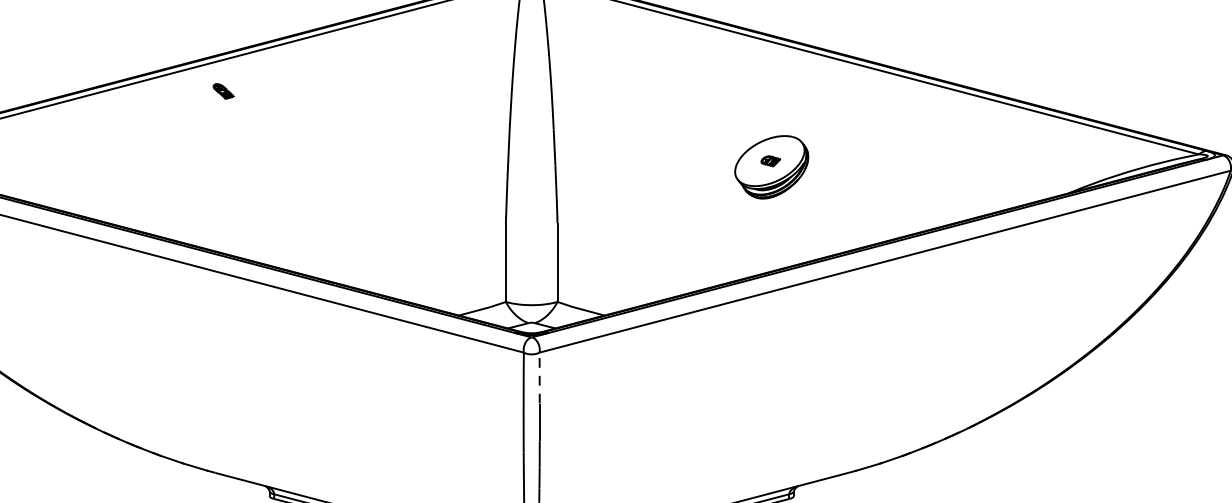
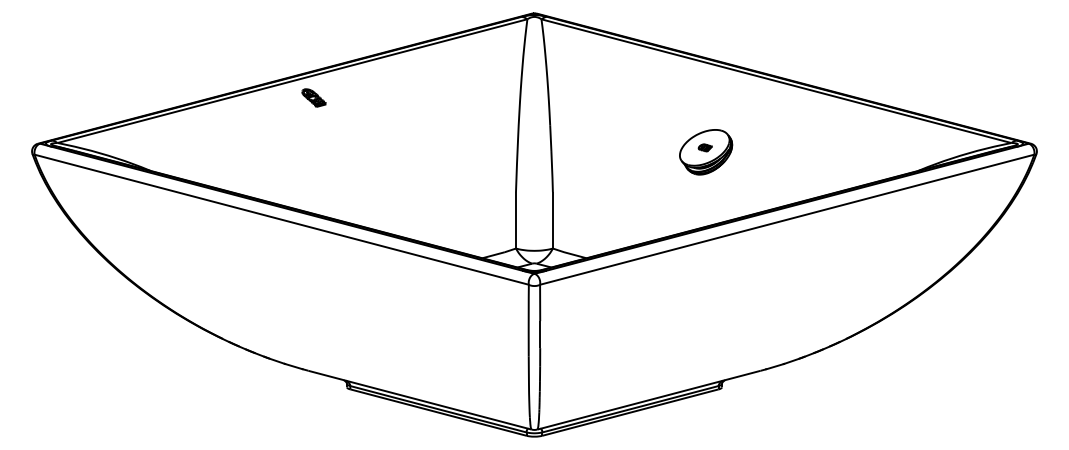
part: (222, 90) -> (313, 97), size x1.67
line: (540, 377) -> (540, 302), dashed -> solid

